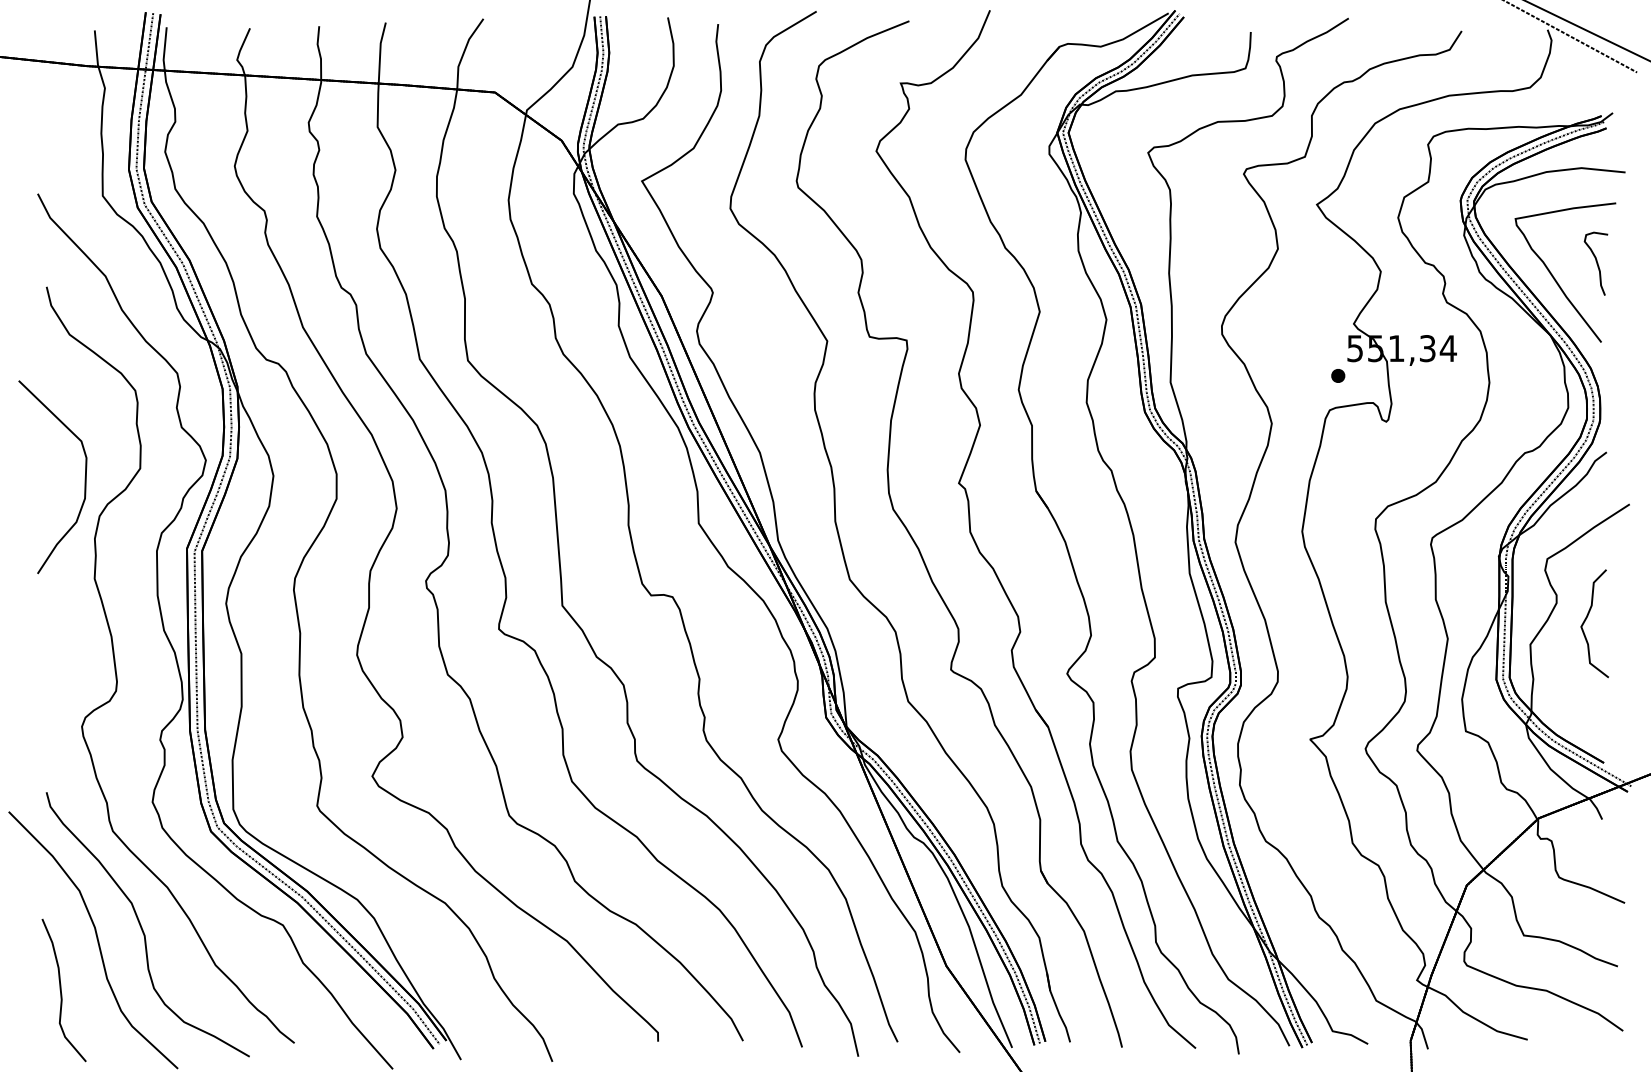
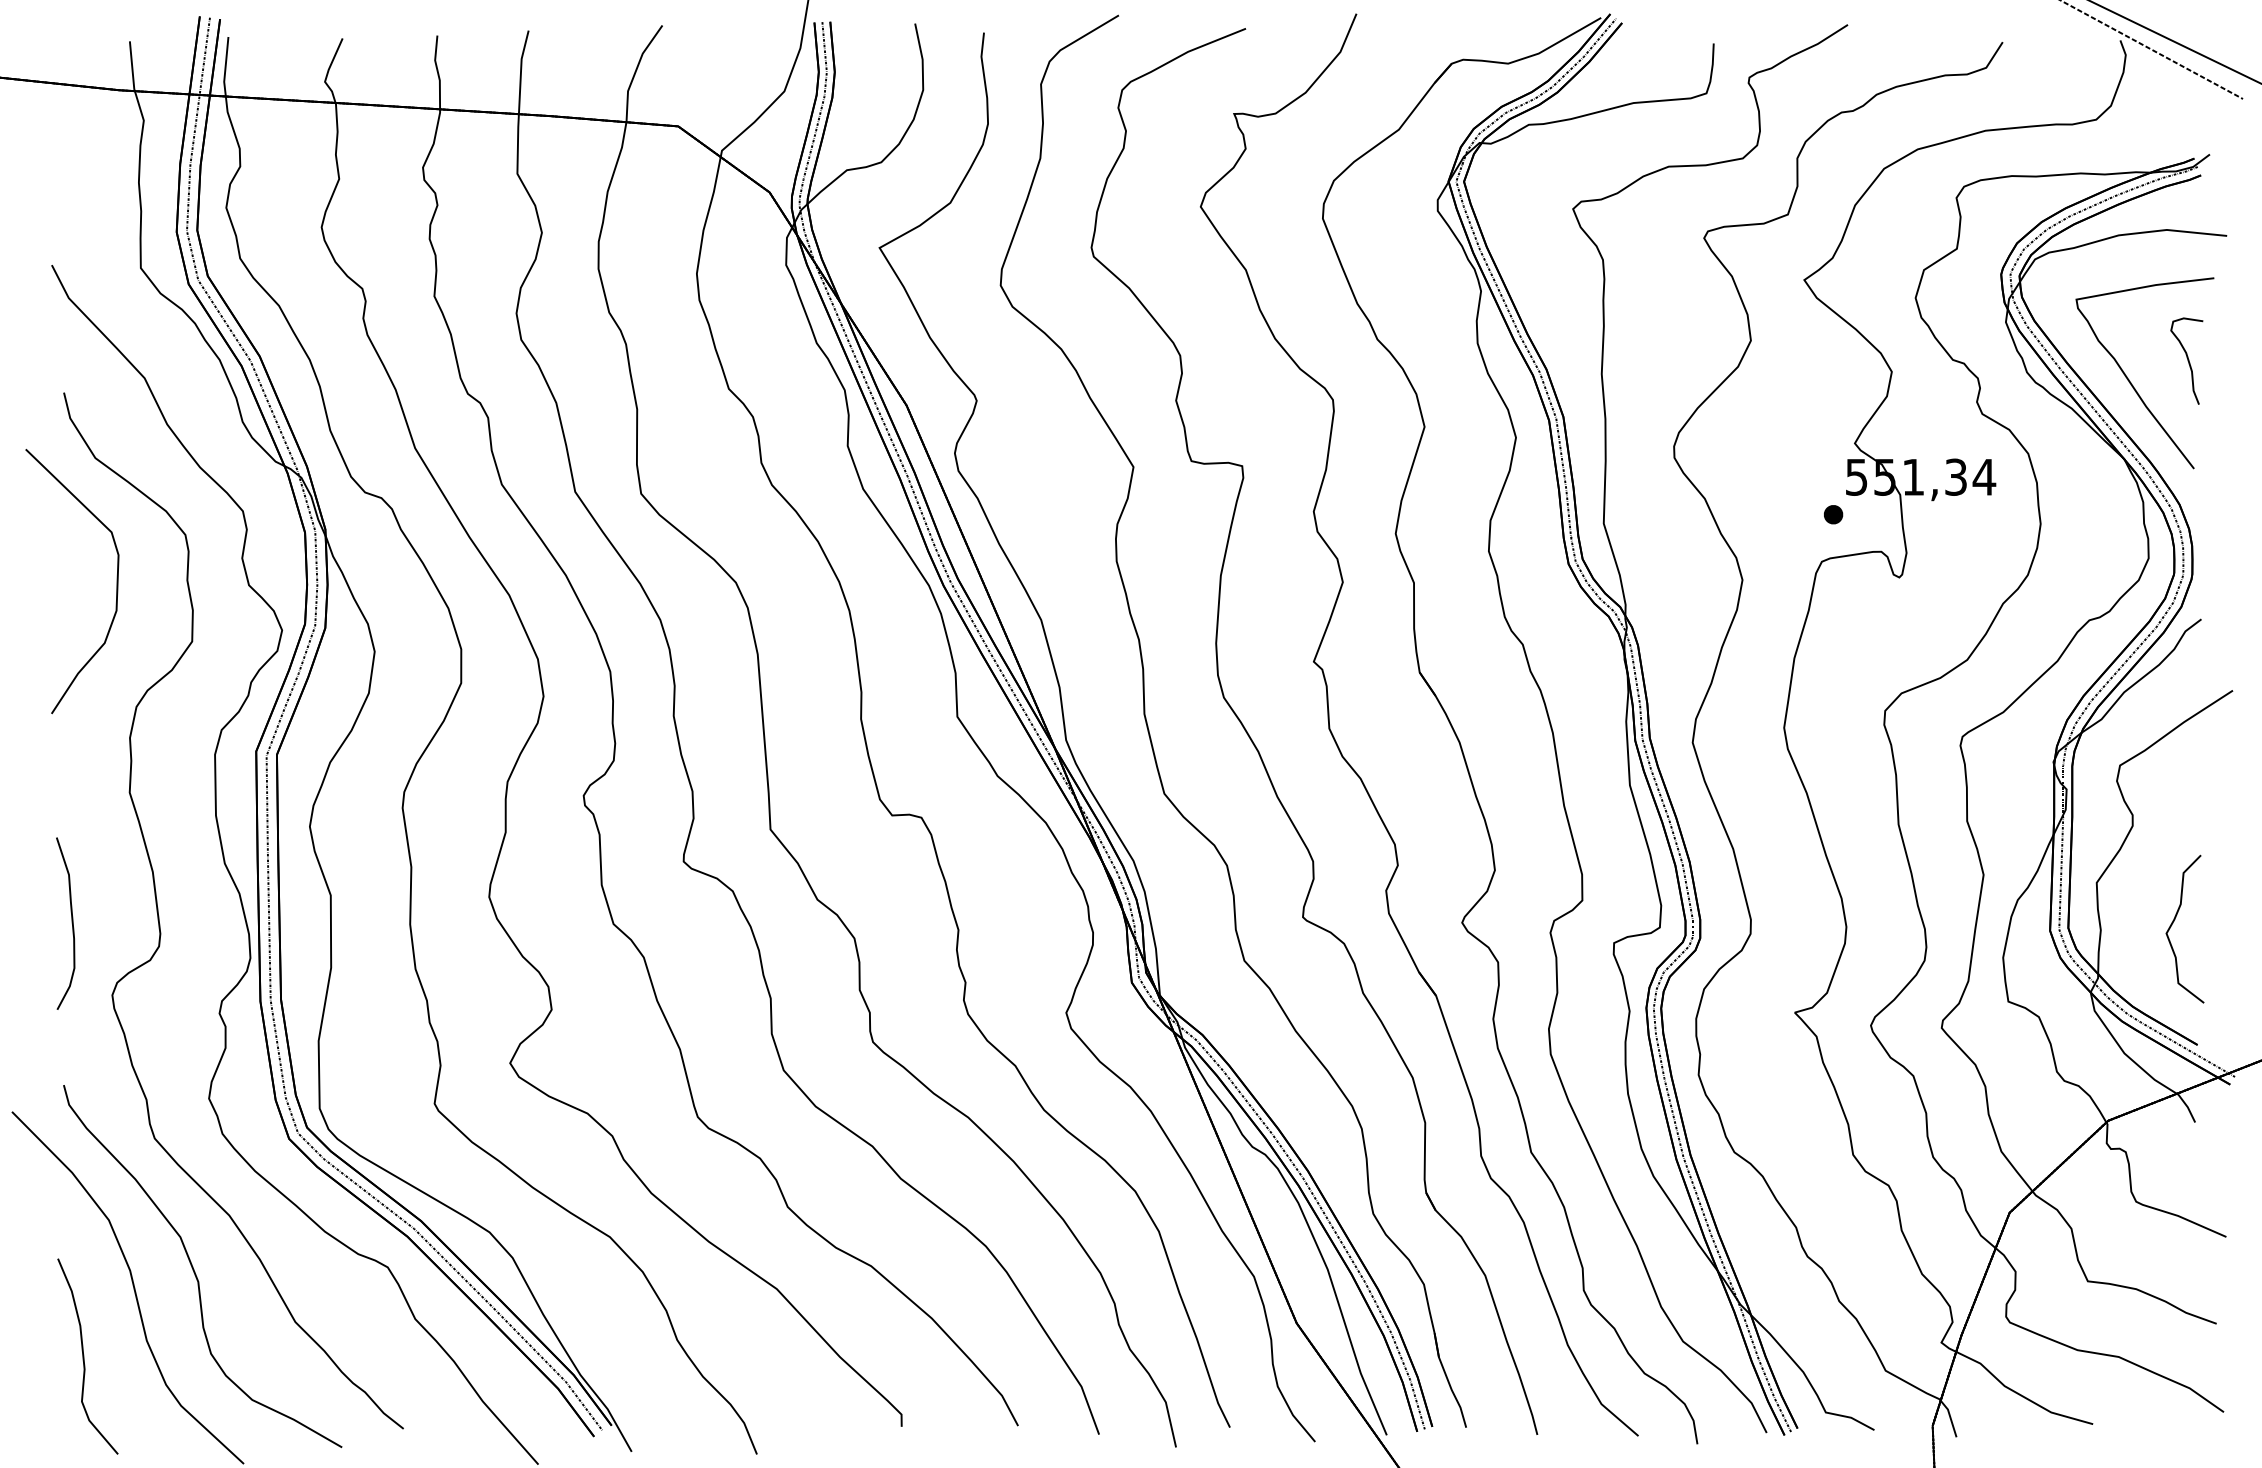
curve: (85, 477) -> (116, 581), moved
part: (1586, 619) -> (2173, 923), moved
curve: (52, 674) -> (71, 923), added

